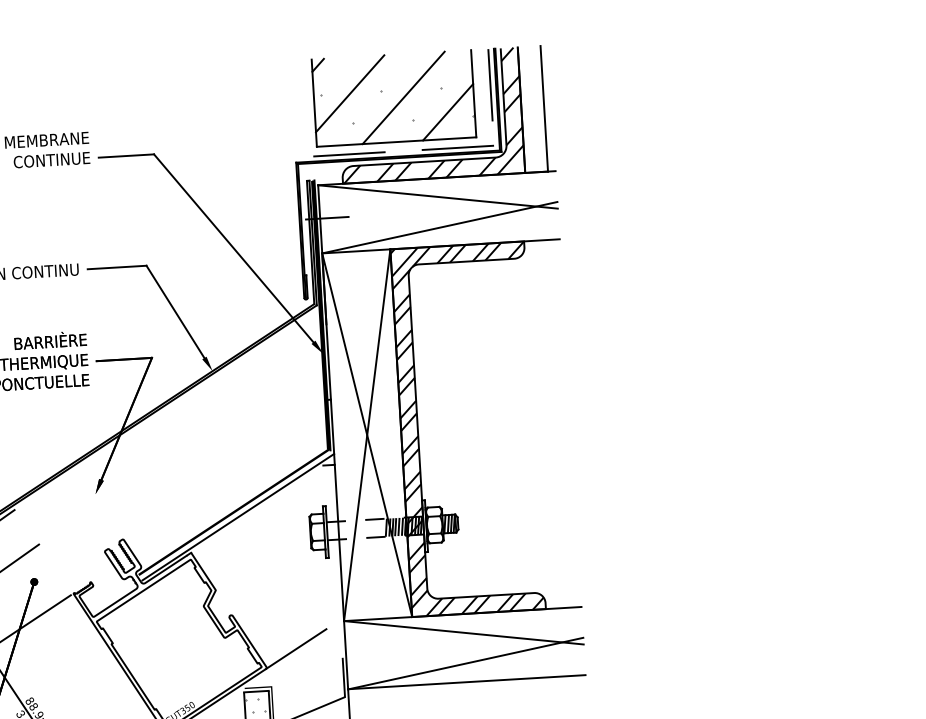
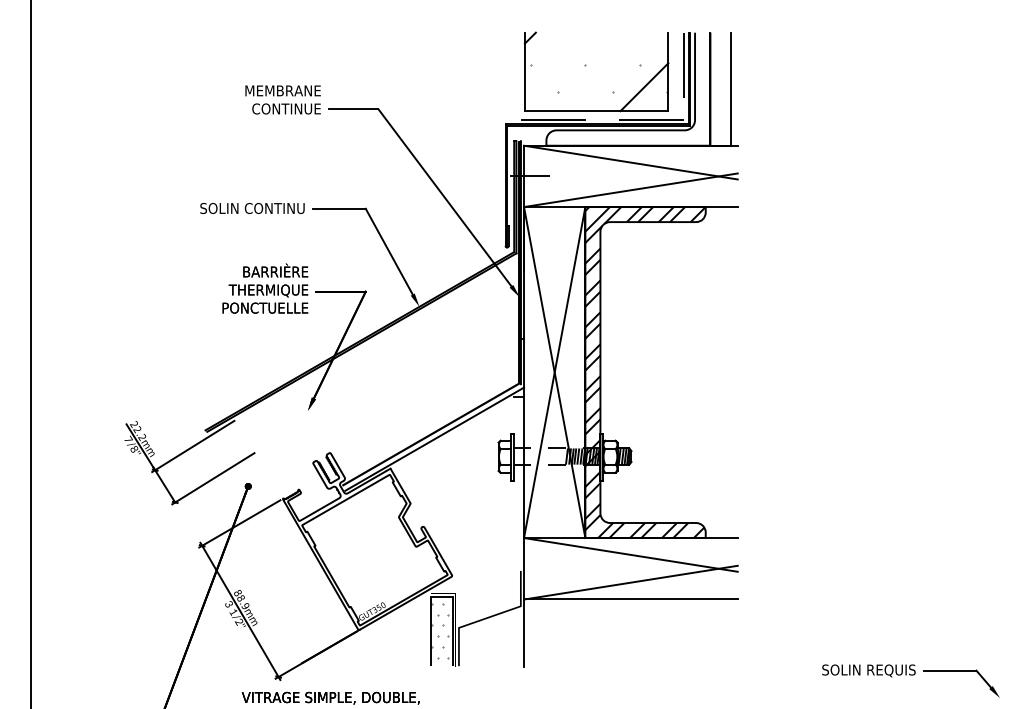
line: (350, 93) -> (557, 65), removed
line: (403, 97) -> (605, 71), removed
hatch: (430, 114) -> (628, 88), removed
line: (296, 648) -> (479, 560), removed

